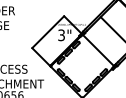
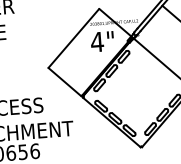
text: (61, 35) -> (97, 42), 3" -> 4"

